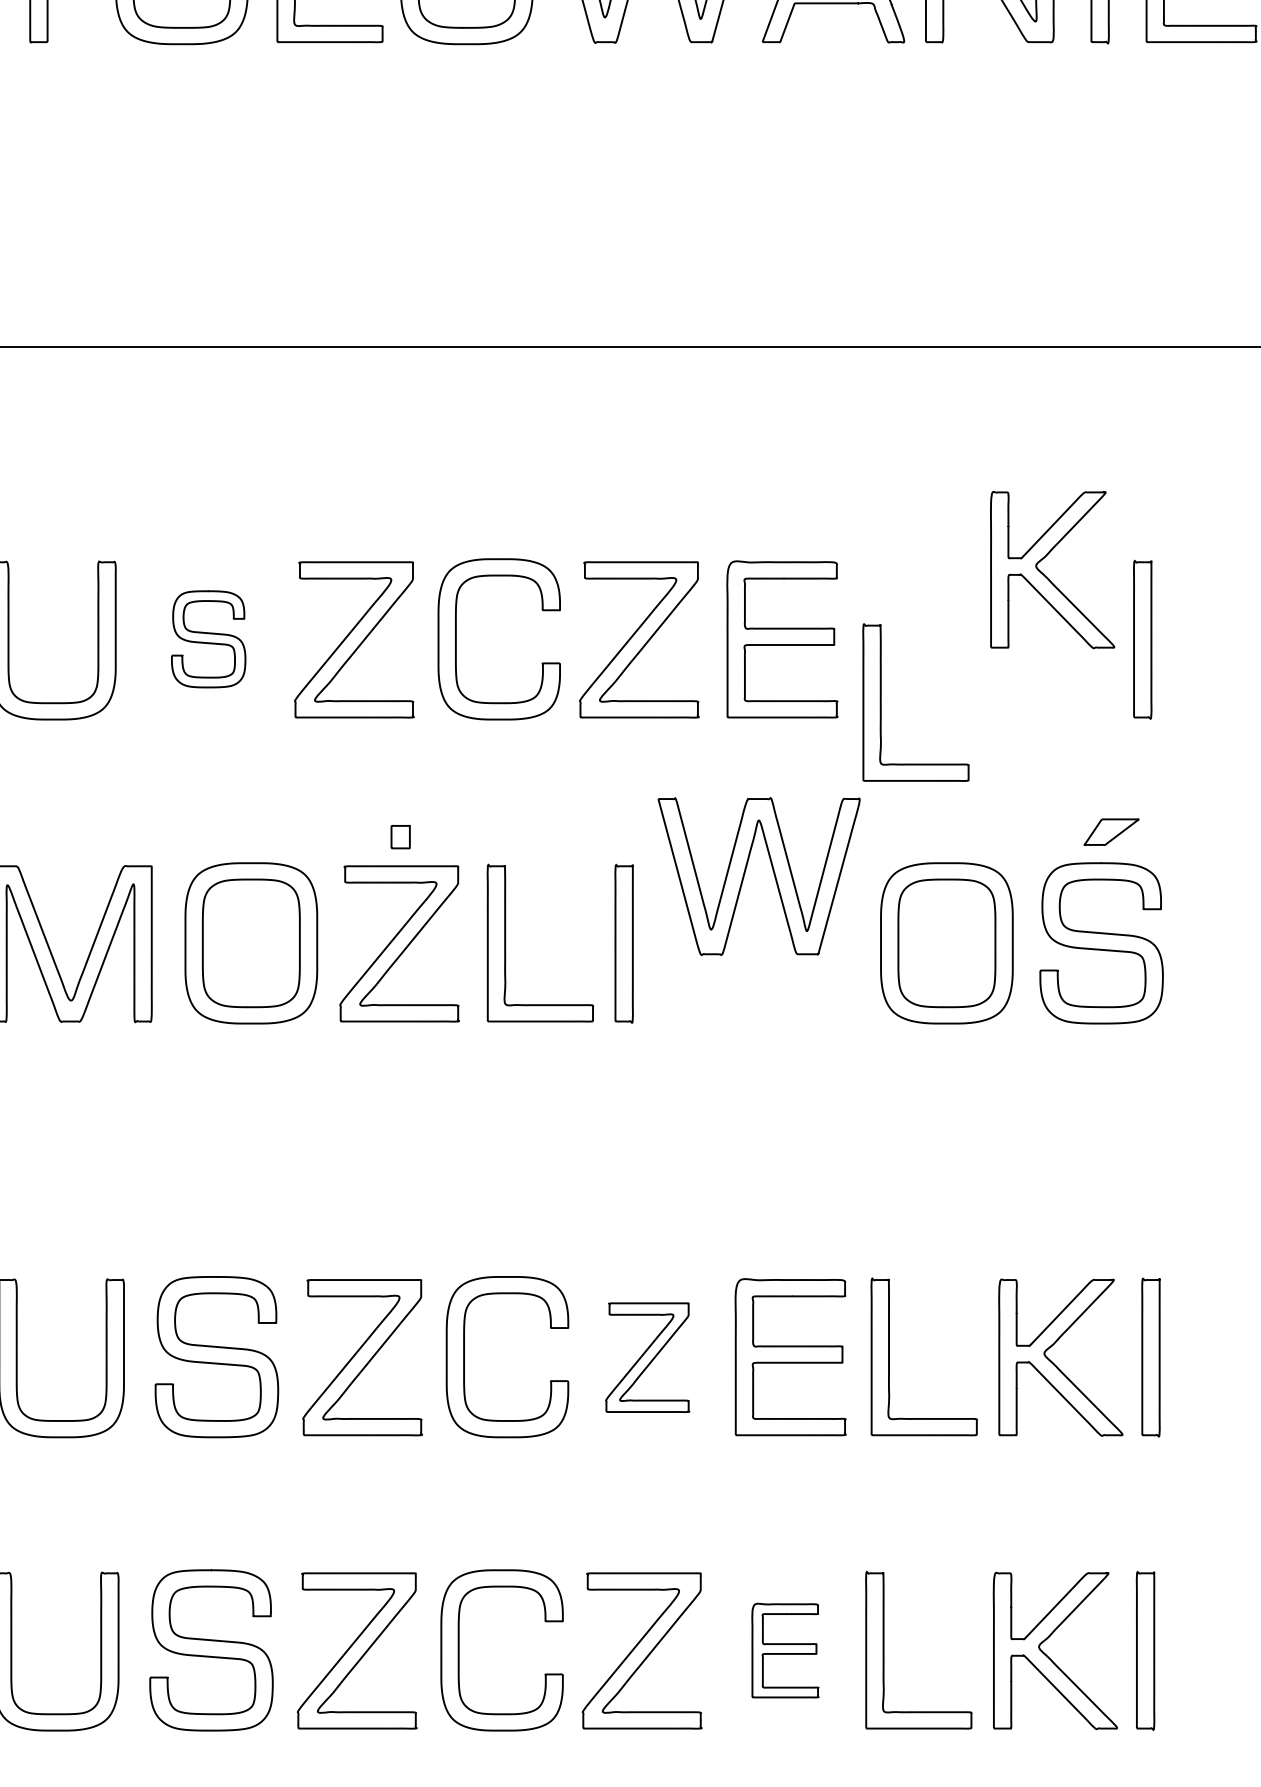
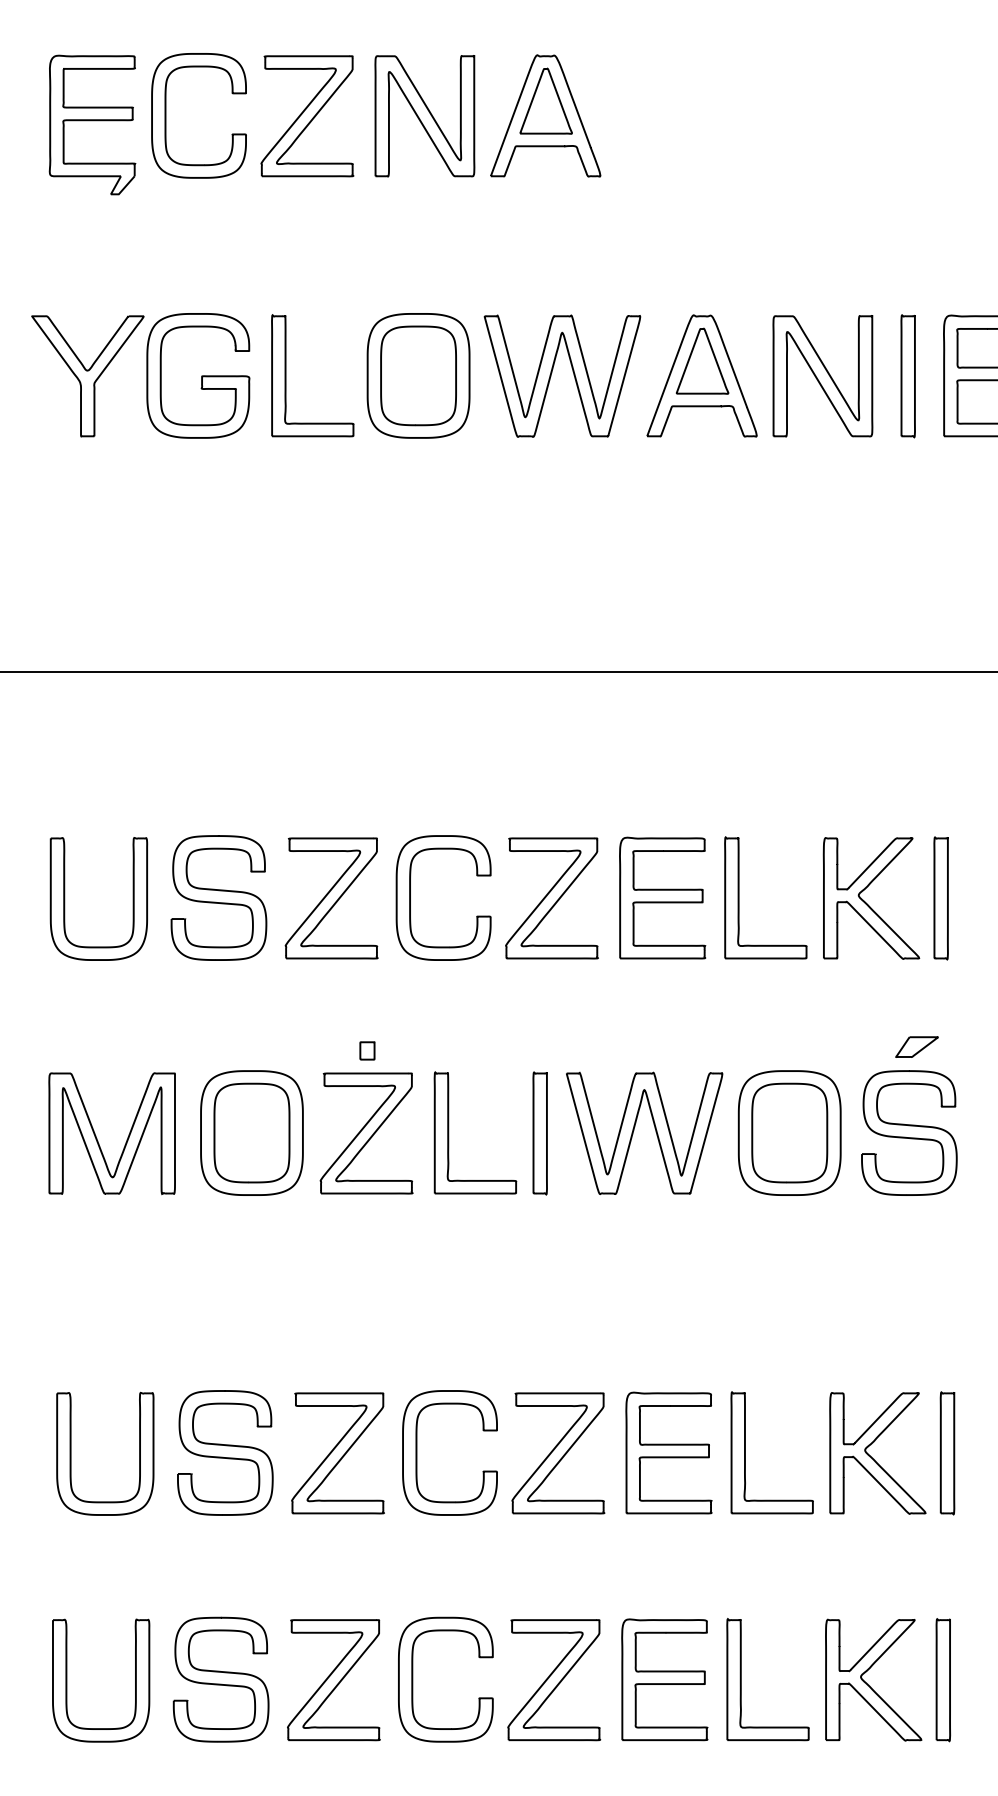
part: (1046, 575) -> (866, 902), moved
part: (208, 638) -> (218, 897), size x1.67
part: (881, 702) -> (739, 897), moved
part: (746, 872) -> (634, 1130), moved
part: (647, 1357) -> (558, 1453), size x1.43
part: (784, 1650) -> (664, 1679), size x1.67

